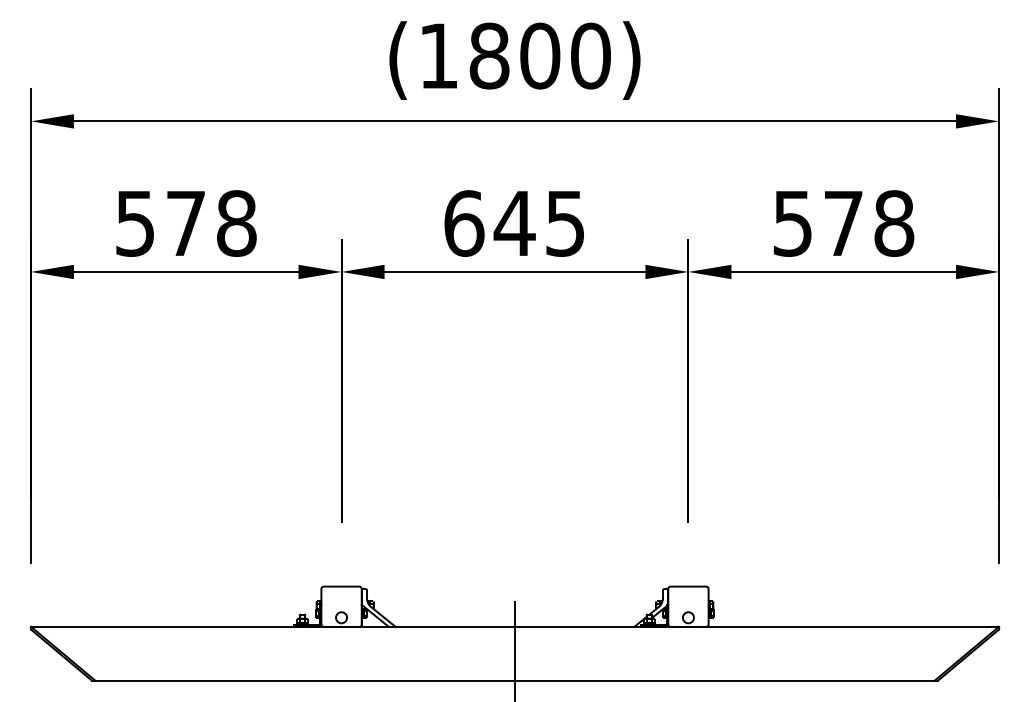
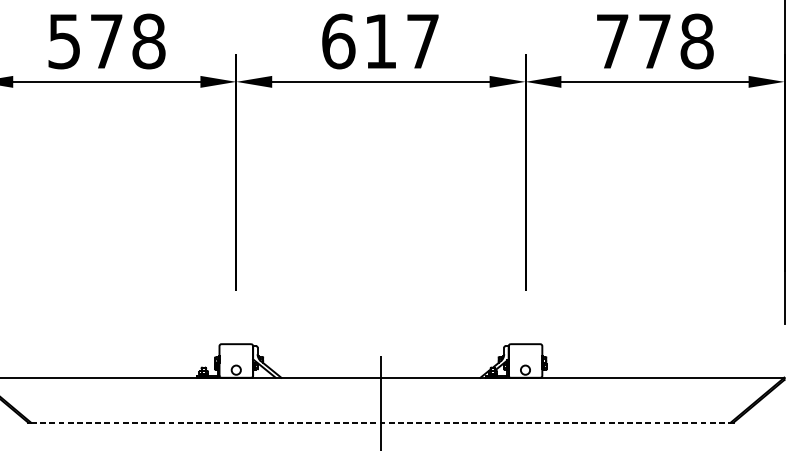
text: (538, 223) -> (400, 41), 645 -> 617
text: (792, 223) -> (612, 41), 578 -> 778
line: (514, 680) -> (380, 422), solid -> dashed

